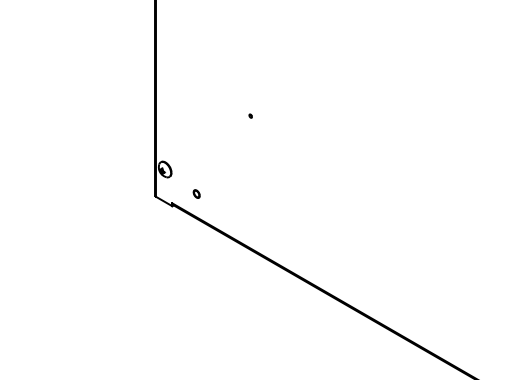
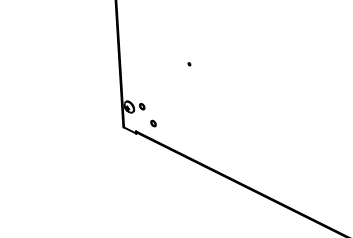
part: (182, 169) -> (142, 106), added

